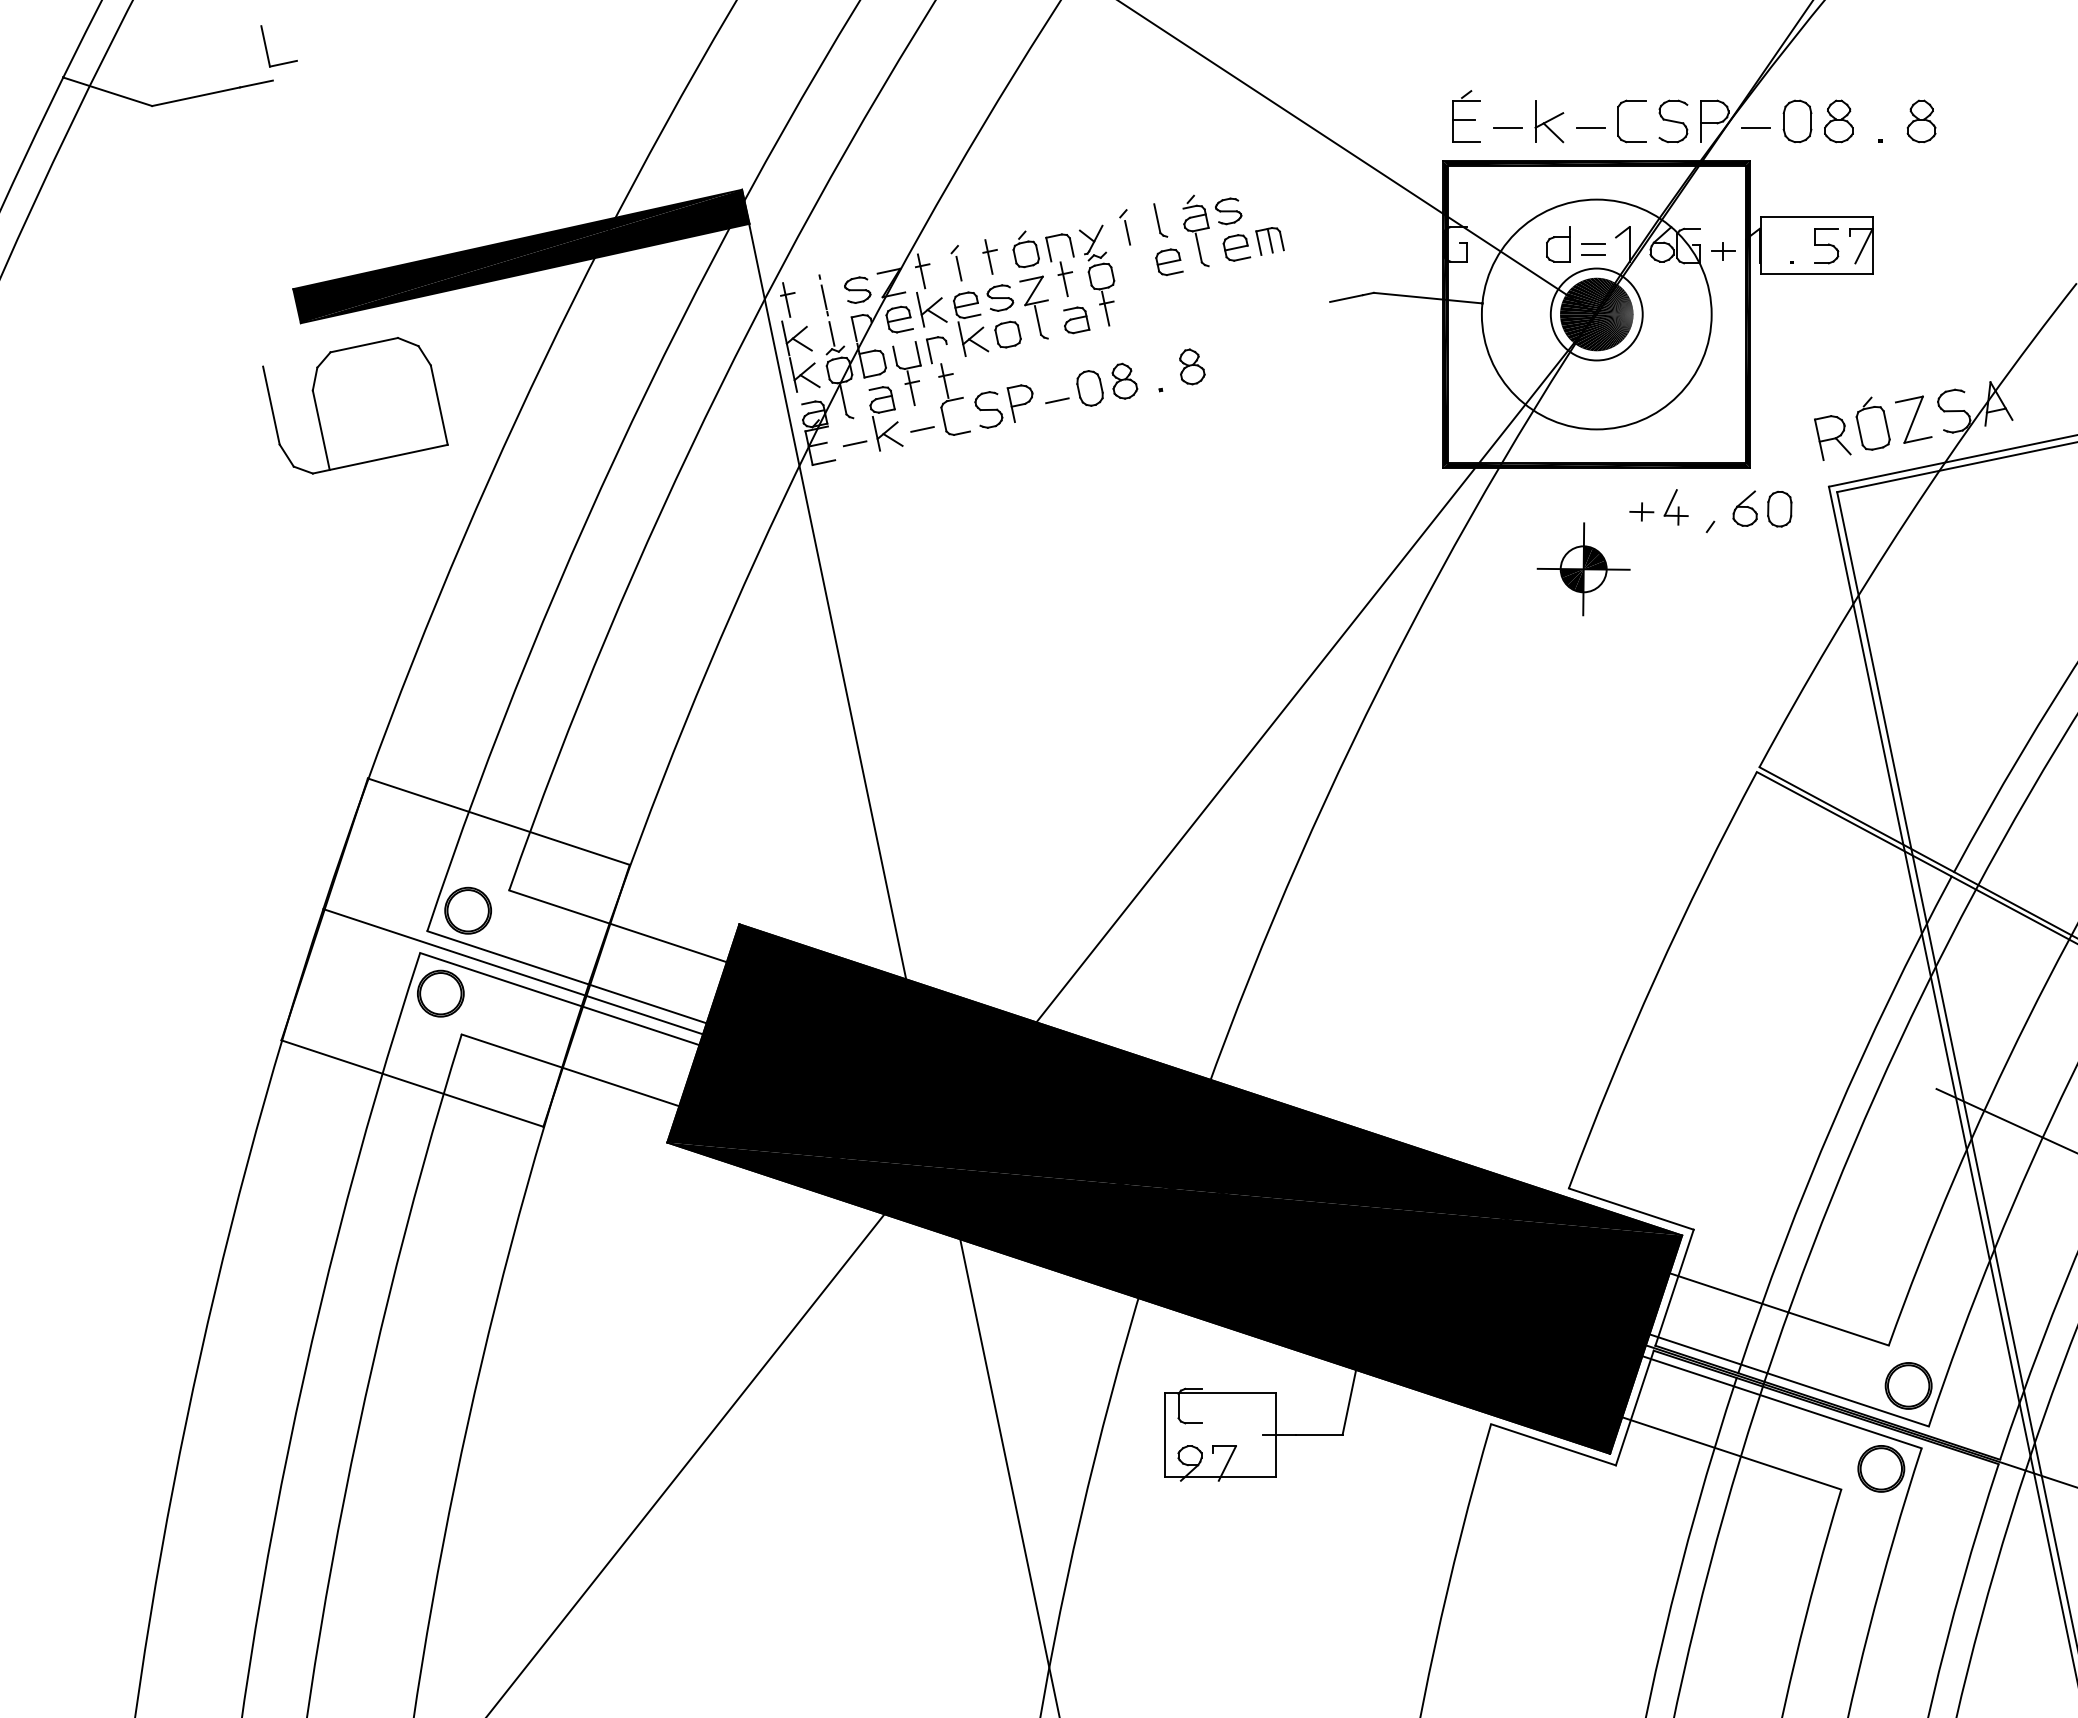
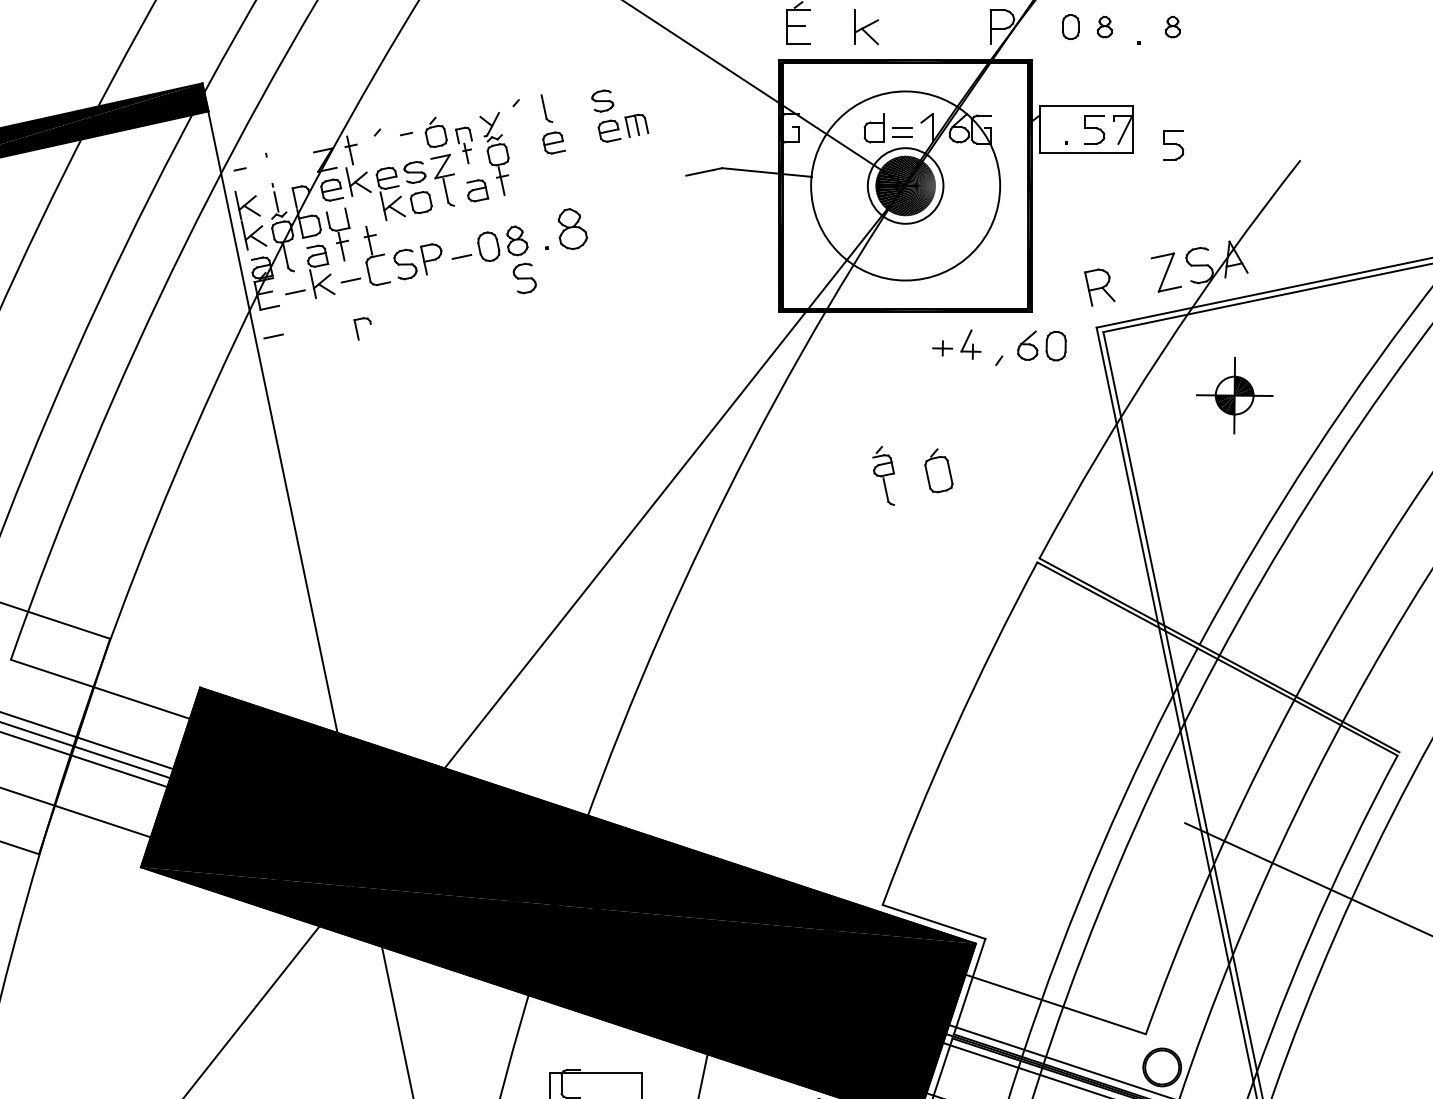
part: (1618, 121) -> (923, 27), removed
part: (1673, 121) -> (968, 27), removed
part: (1797, 121) -> (1070, 27), size x0.7
part: (1838, 121) -> (1104, 27), size x0.6
part: (1921, 121) -> (1172, 27), size x0.6
line: (1507, 127) -> (832, 32), removed
line: (1590, 127) -> (900, 32), removed
line: (1755, 127) -> (1036, 32), removed
part: (1195, 230) -> (883, 475), moved
line: (1127, 232) -> (519, 118), removed
part: (1723, 251) -> (1009, 134), removed
line: (988, 256) -> (405, 138), removed
part: (1059, 265) -> (463, 145), size x0.7
part: (1922, 265) -> (1173, 145), added
line: (958, 268) -> (380, 148), removed
part: (857, 289) -> (297, 165), removed
line: (823, 297) -> (269, 171), removed
line: (786, 299) -> (239, 173), removed
part: (936, 350) -> (362, 329), moved
part: (1192, 366) -> (573, 228), size x1.4
part: (1872, 423) -> (938, 470), moved
part: (1133, 426) -> (524, 278), added
line: (828, 497) -> (273, 336), added
part: (1583, 569) -> (1234, 395), moved

